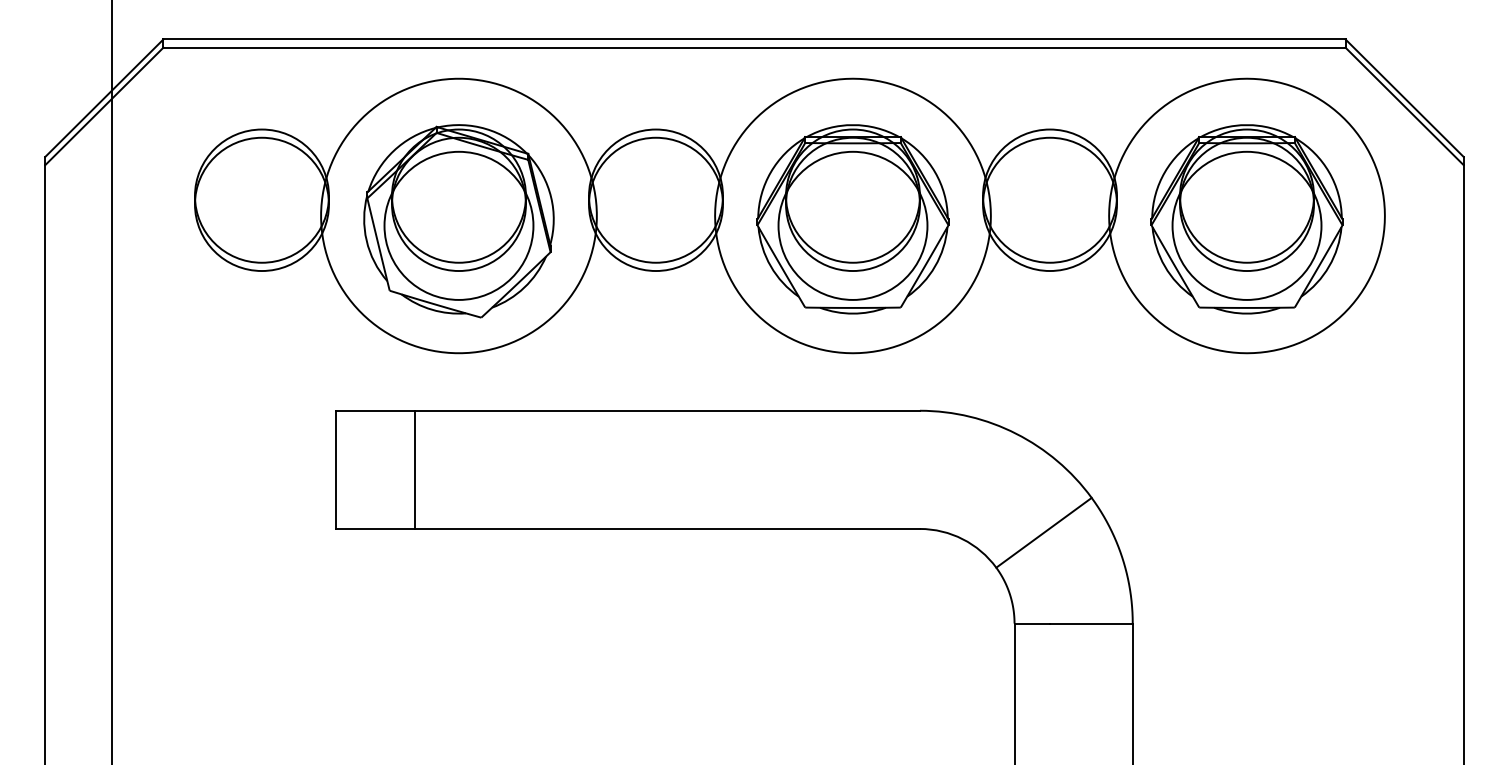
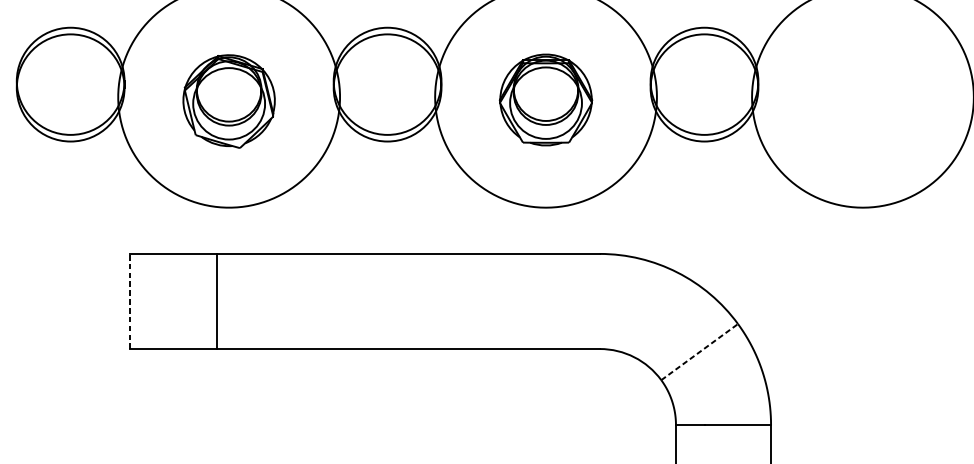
part: (852, 219) -> (545, 100), size x0.6
part: (1246, 219) -> (862, 100), removed
part: (458, 221) -> (228, 101), size x0.6
line: (336, 469) -> (130, 301), solid -> dashed
line: (415, 469) -> (217, 301), moved
line: (1044, 532) -> (700, 351), solid -> dashed

